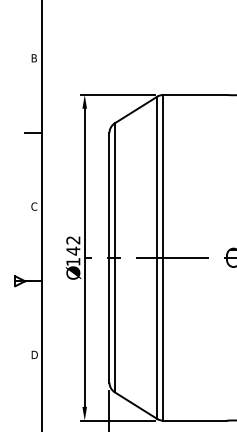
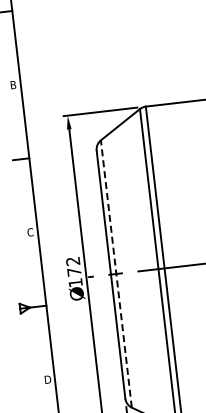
text: (73, 250) -> (74, 271), 142 -> 172
line: (114, 257) -> (115, 273), solid -> dashed

